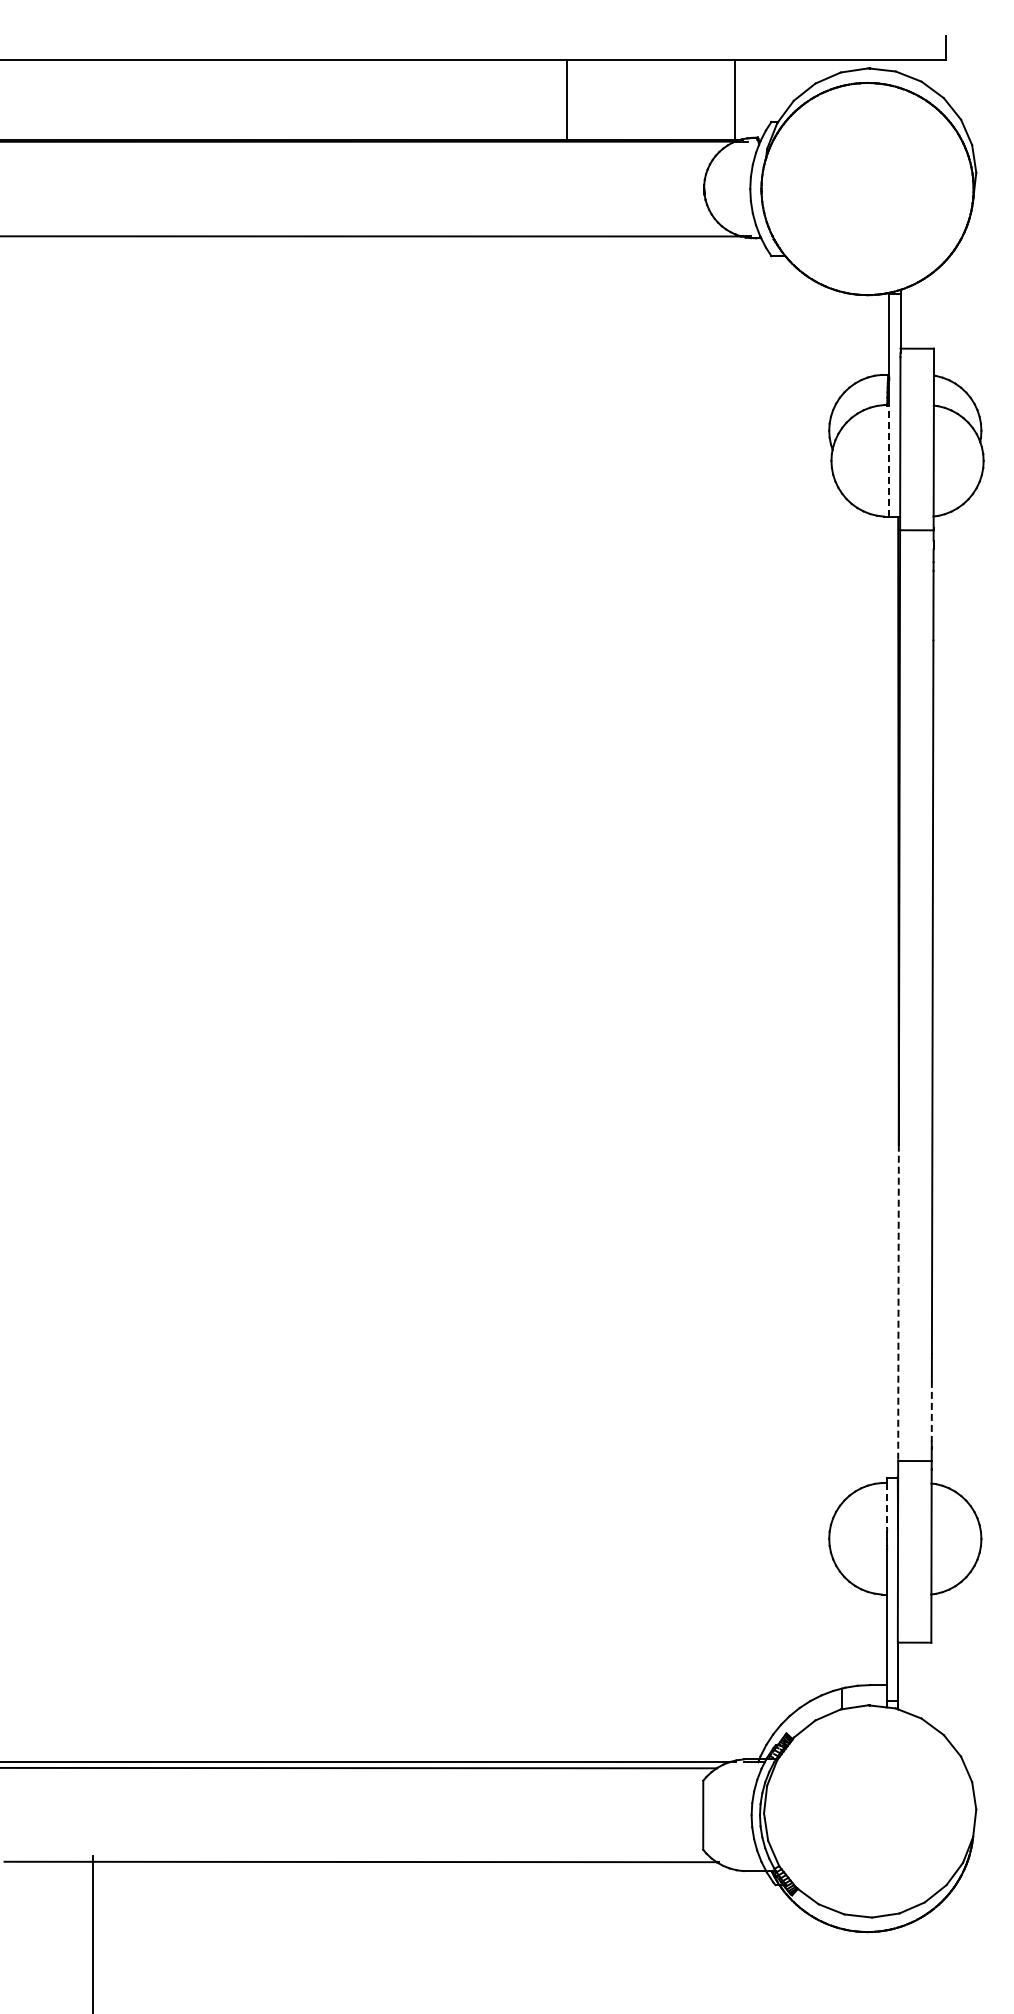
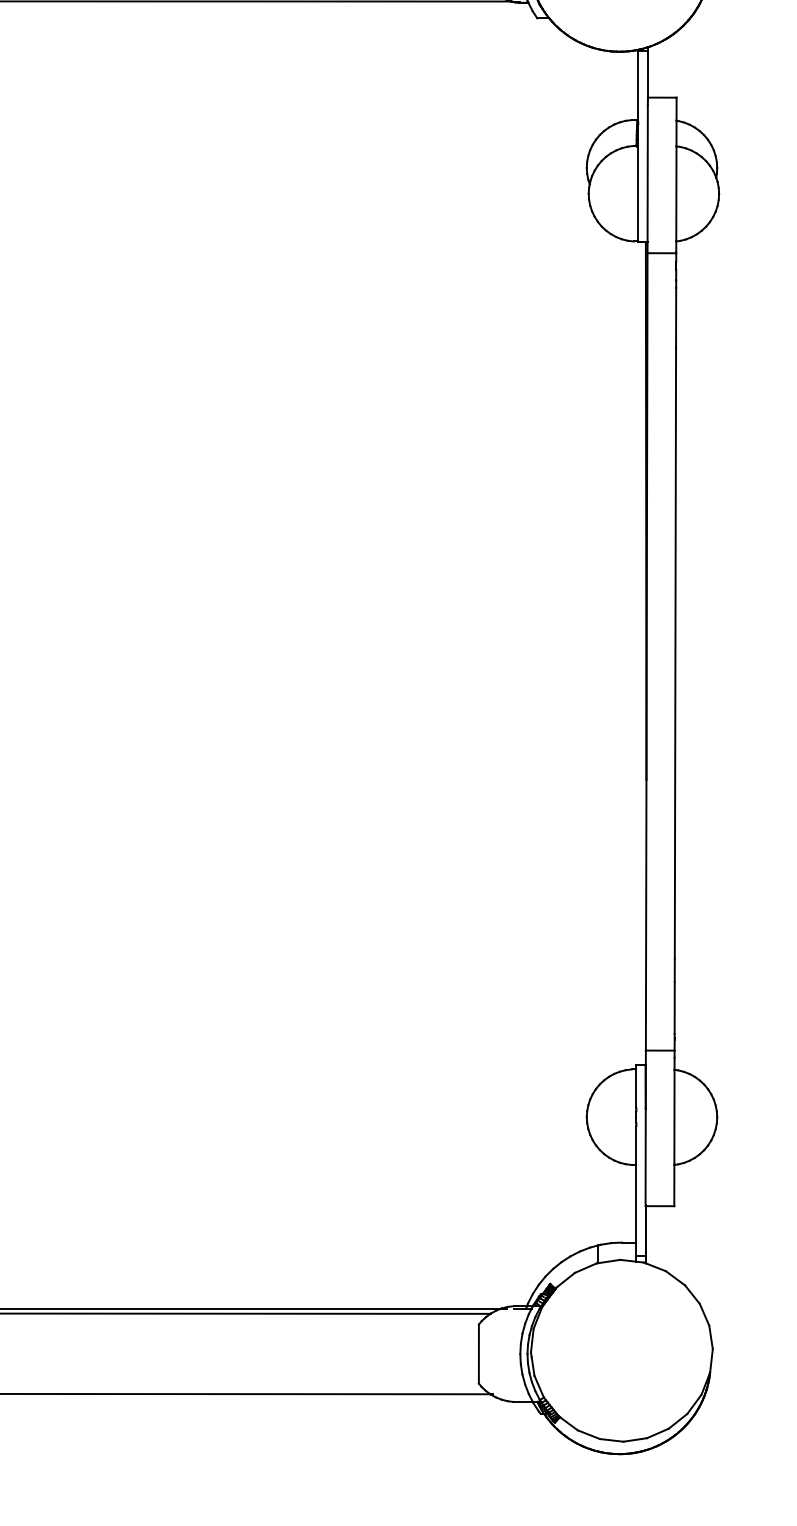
line: (889, 460) -> (638, 193), dashed -> solid
line: (898, 1303) -> (646, 915), dashed -> solid
line: (931, 1411) -> (674, 1008), dashed -> solid
line: (886, 1505) -> (635, 1088), dashed -> solid

